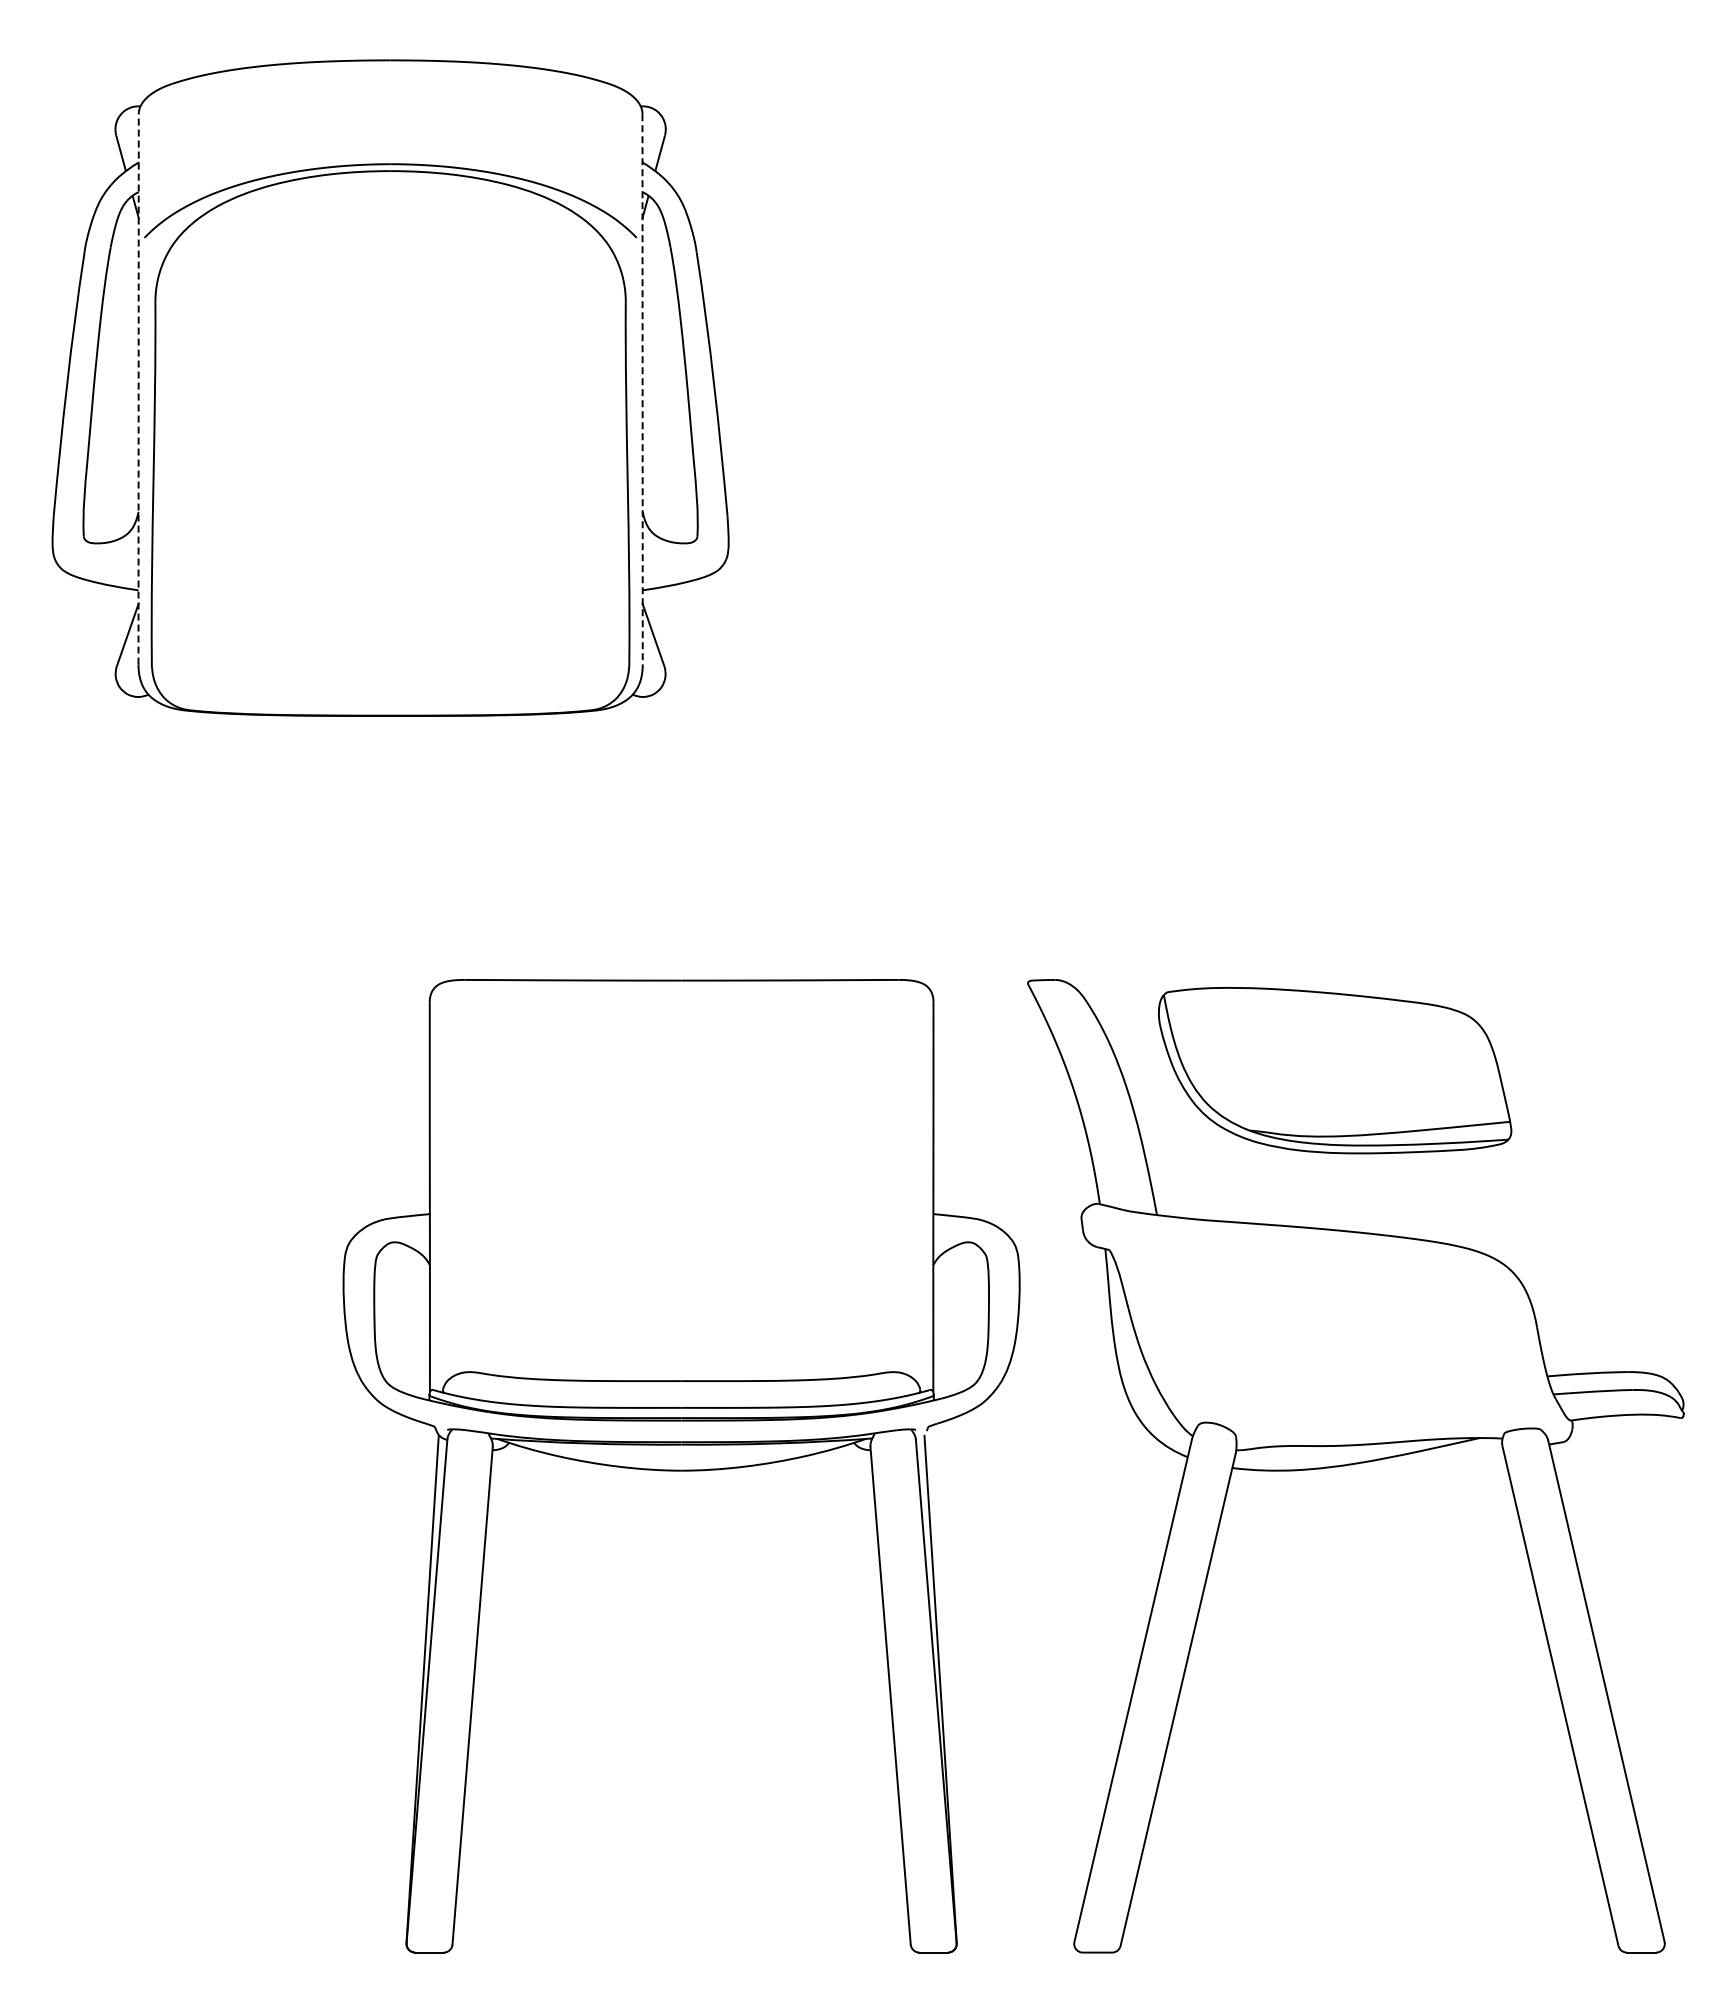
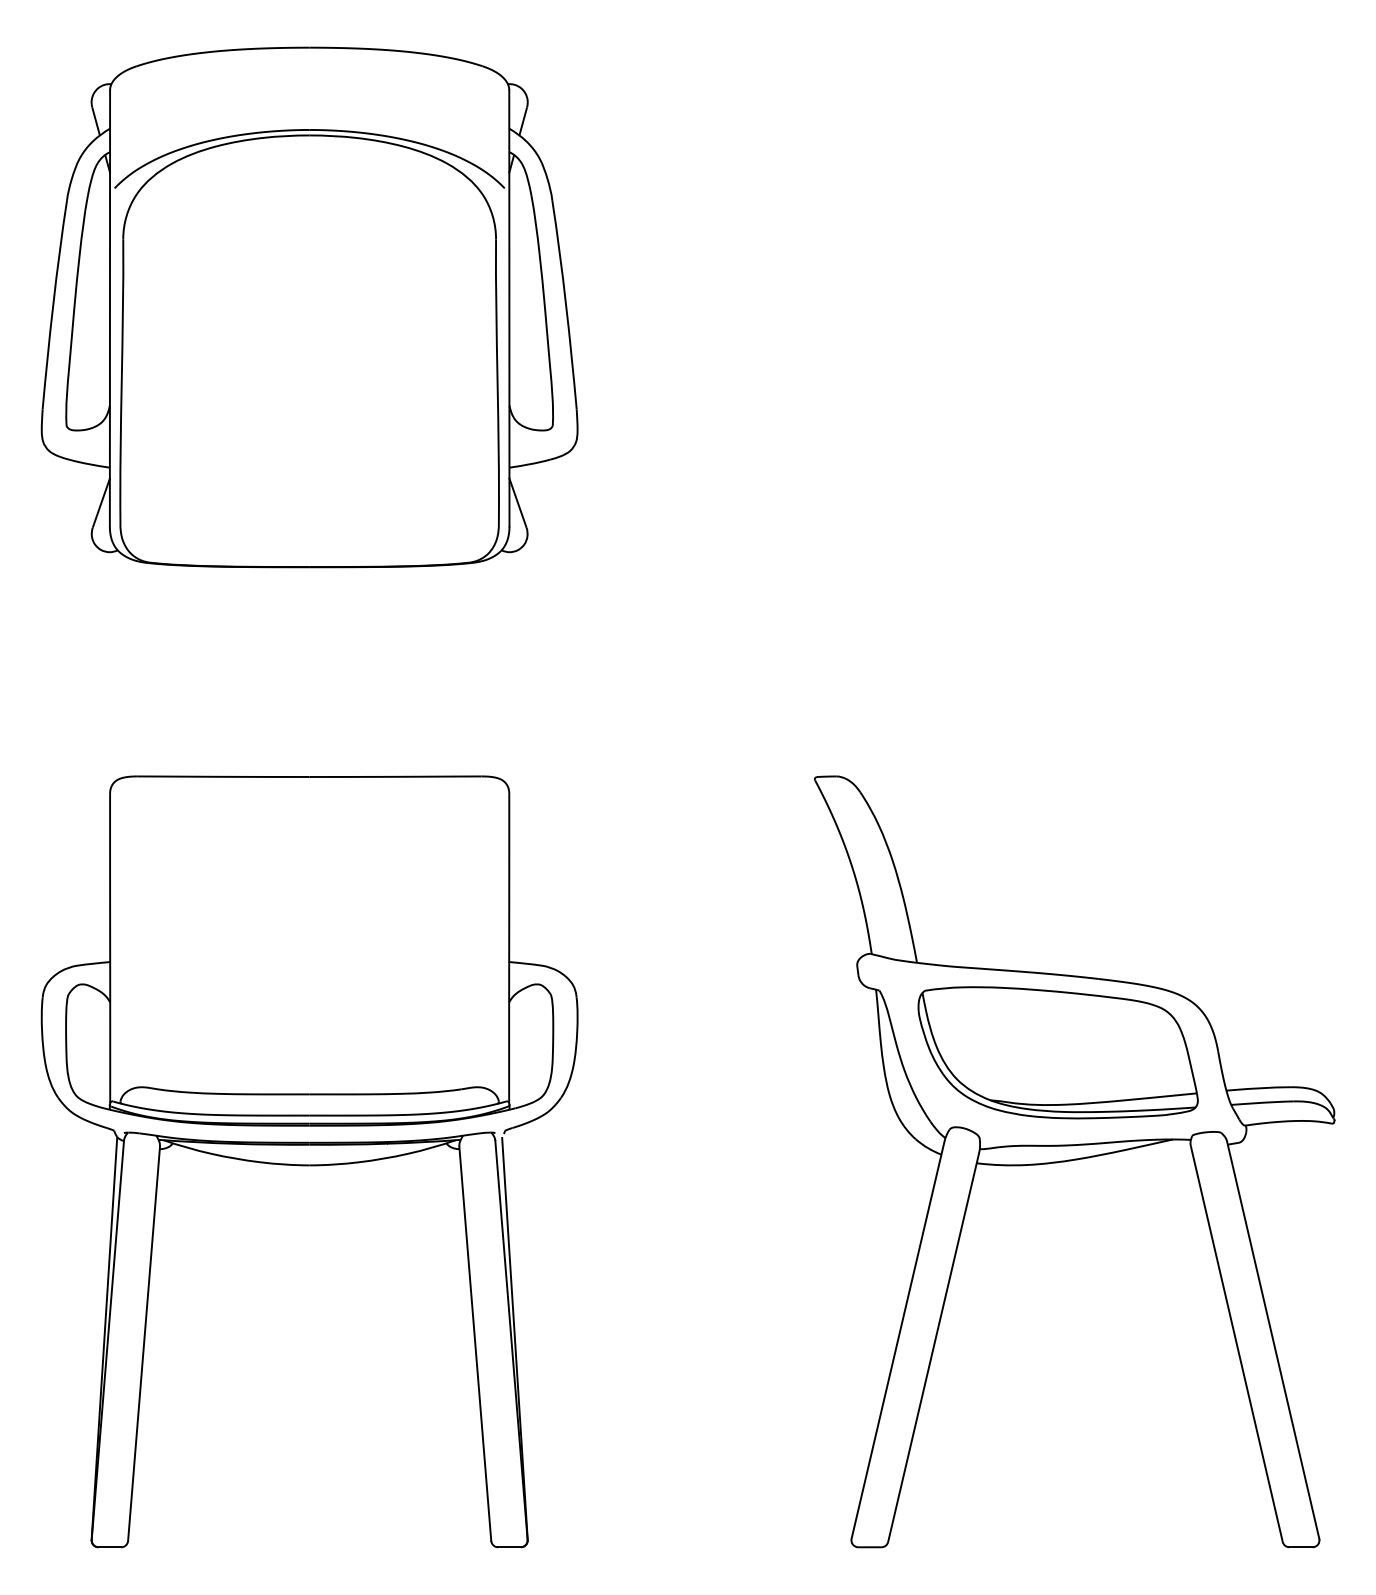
line: (138, 388) -> (109, 307), dashed -> solid
line: (642, 389) -> (509, 308), dashed -> solid
part: (1335, 1070) -> (1058, 1052), moved
part: (681, 1466) -> (309, 1162), moved

